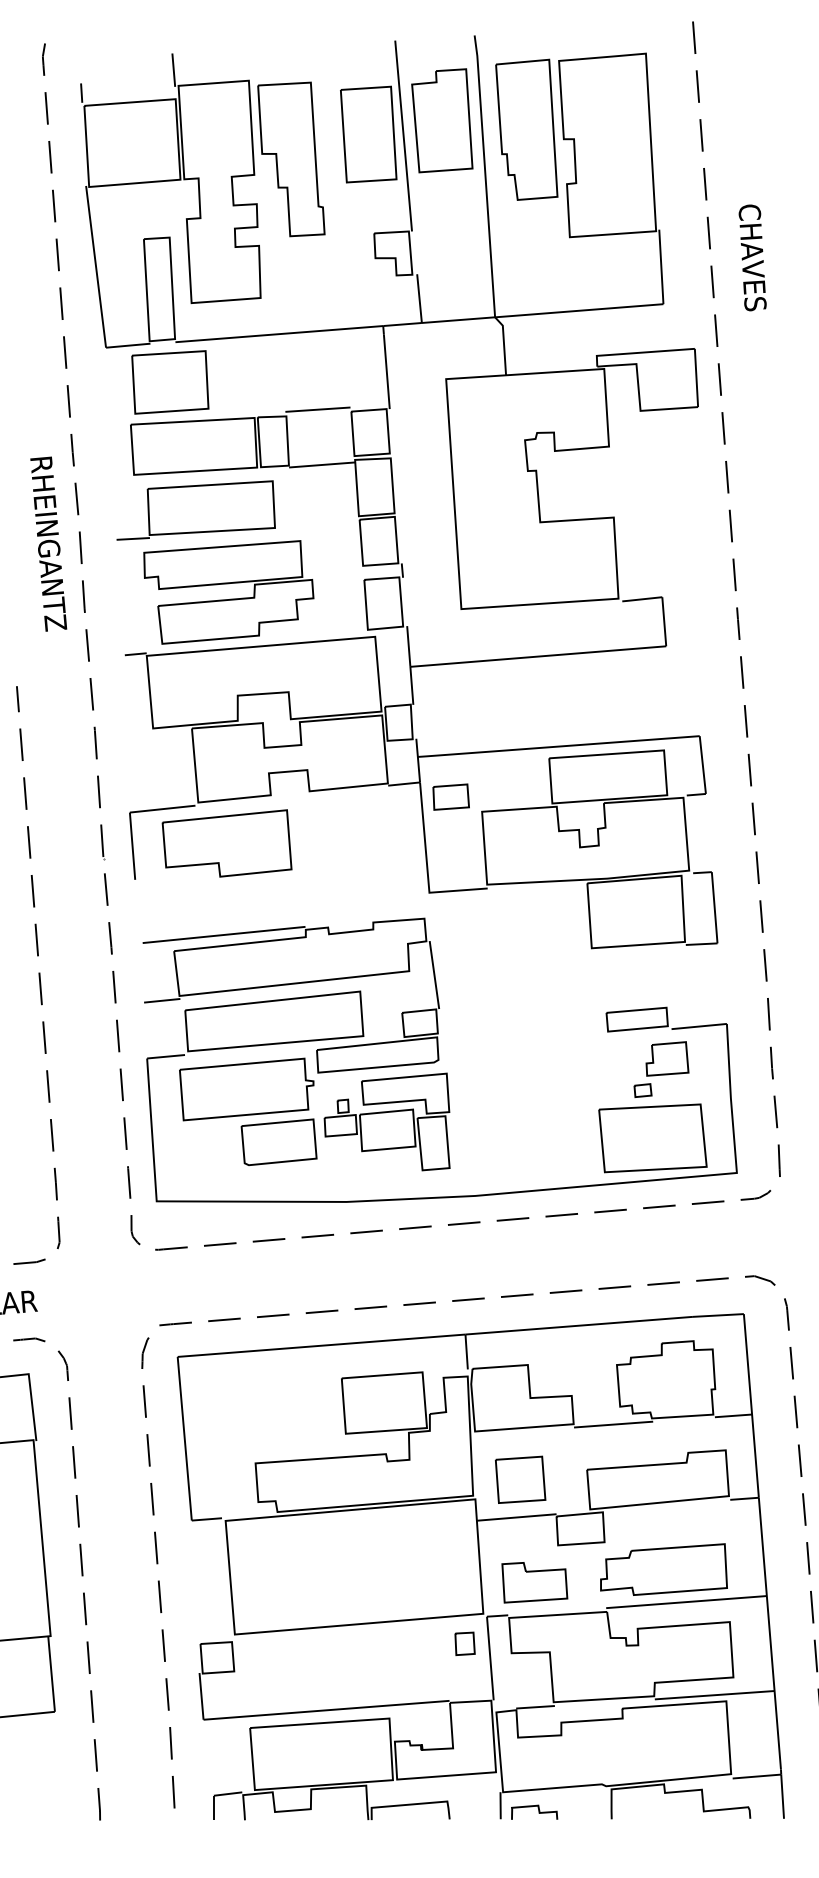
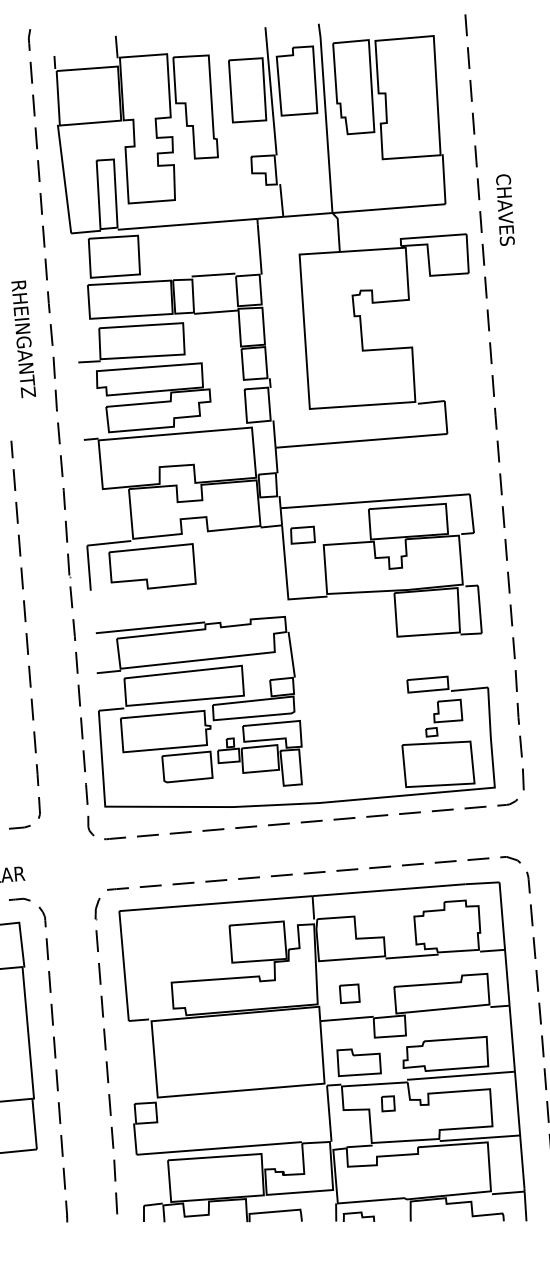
text: (752, 256) -> (505, 209), moved
text: (48, 544) -> (23, 339), moved
curve: (37, 974) -> (25, 634), moved
part: (520, 1479) -> (349, 993), size x0.6
part: (465, 1643) -> (388, 1103), moved

